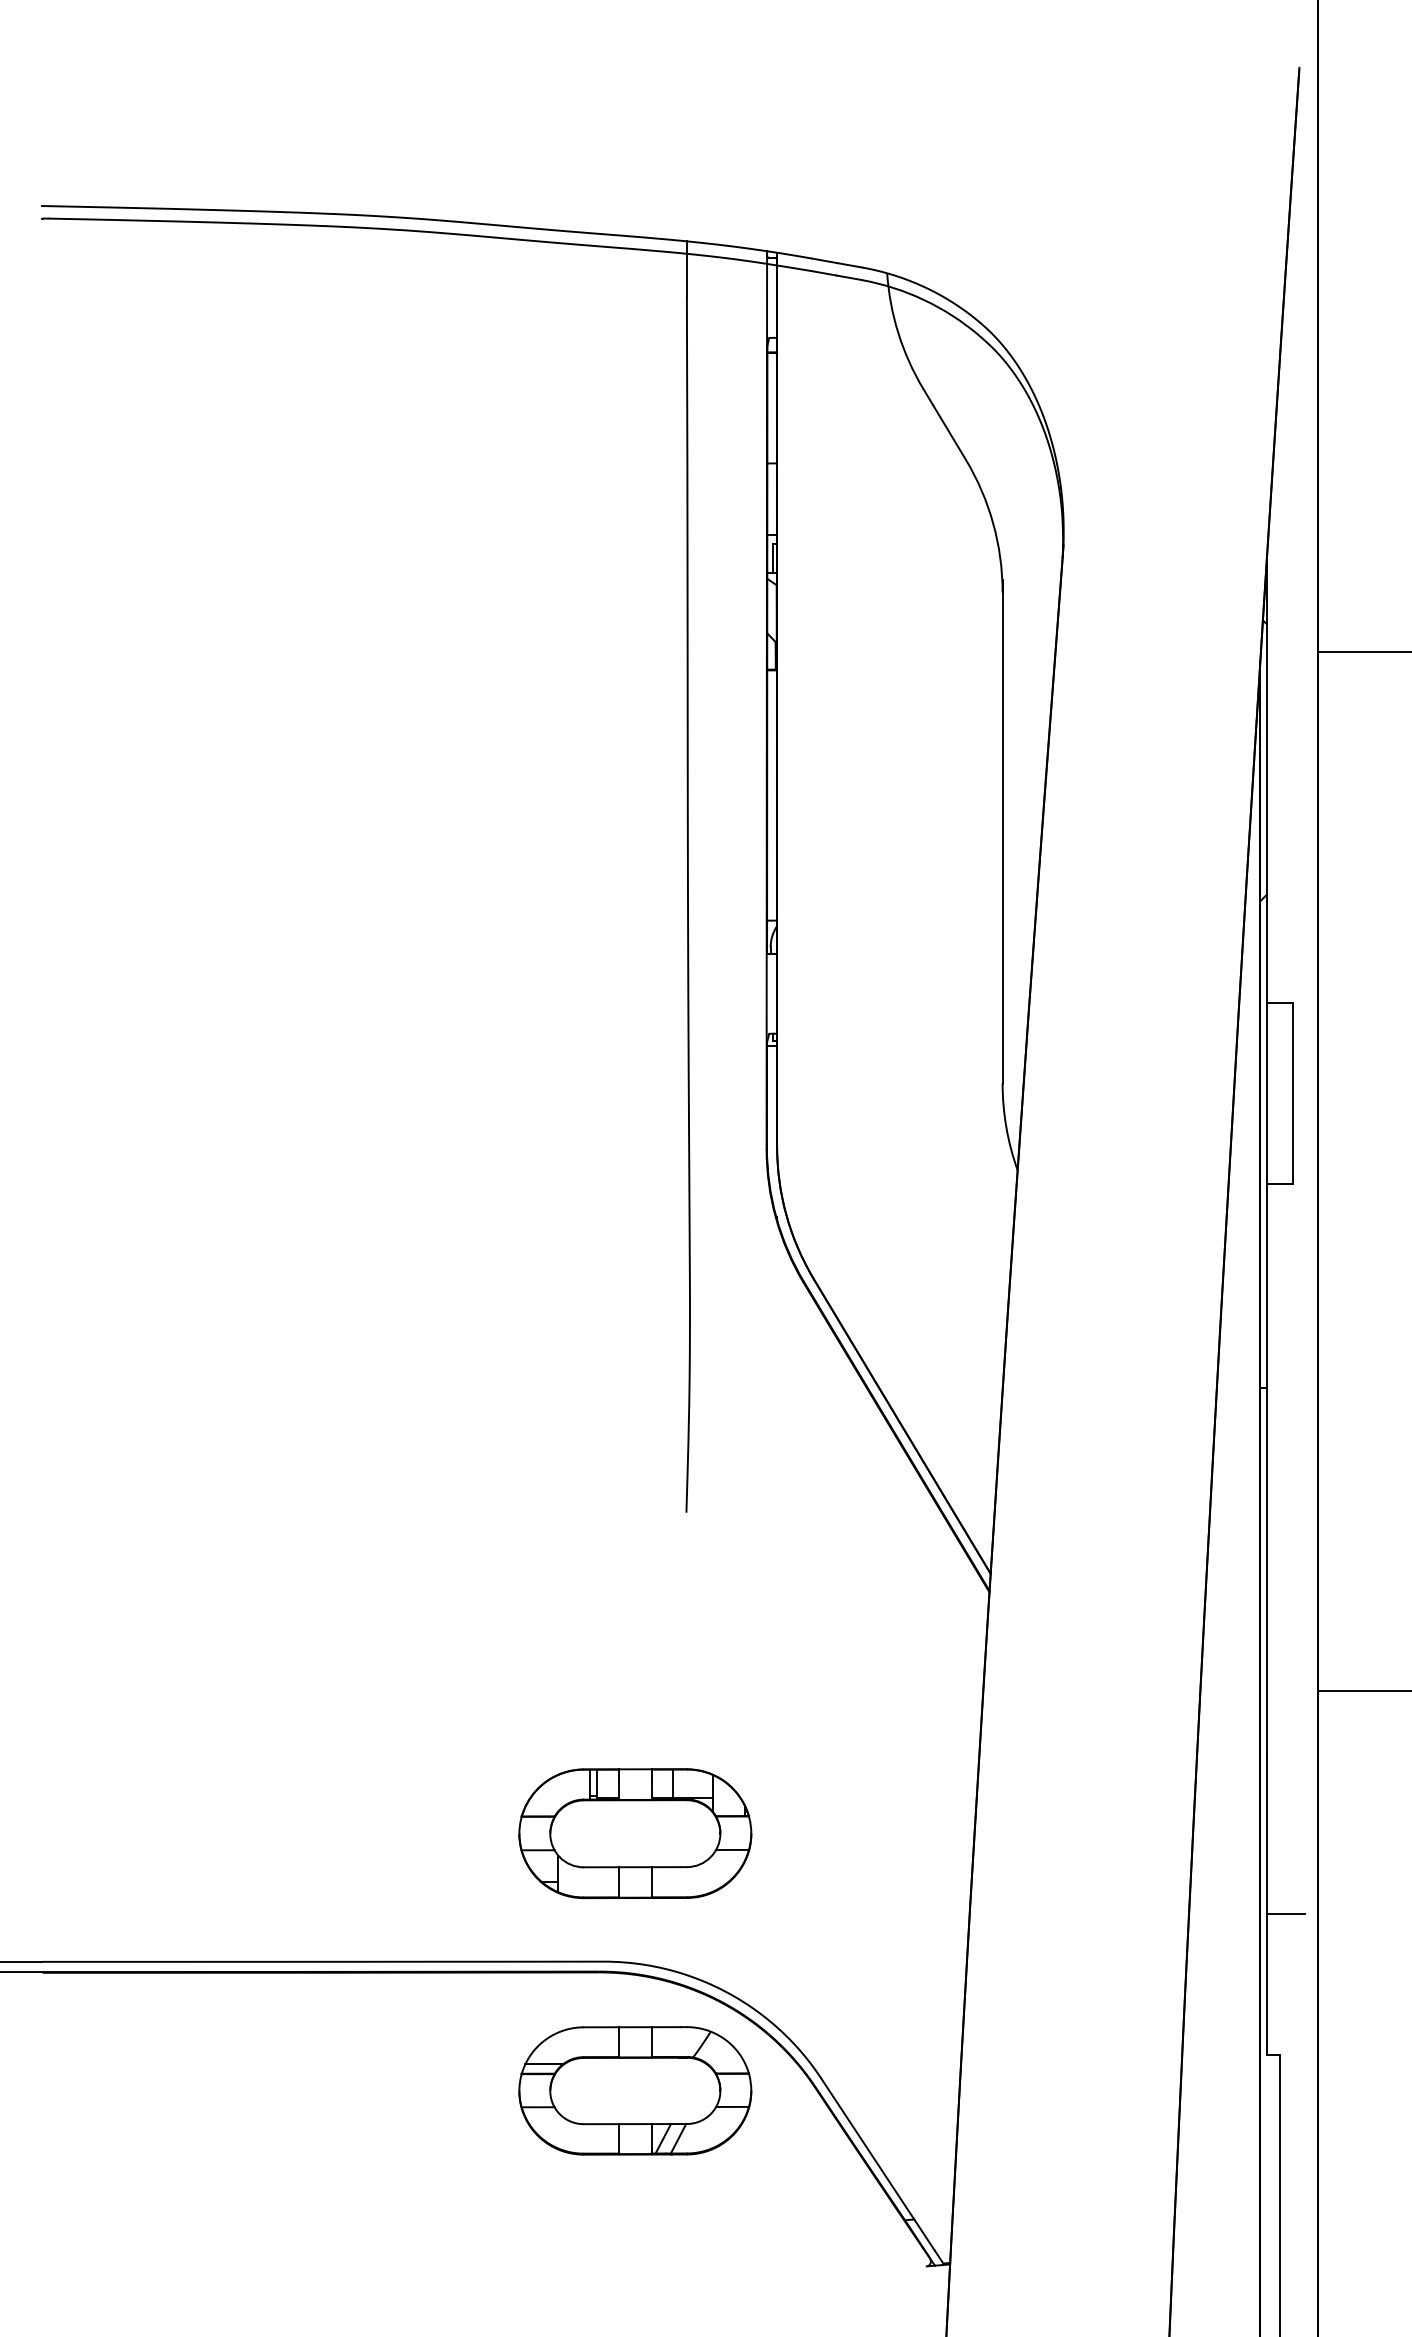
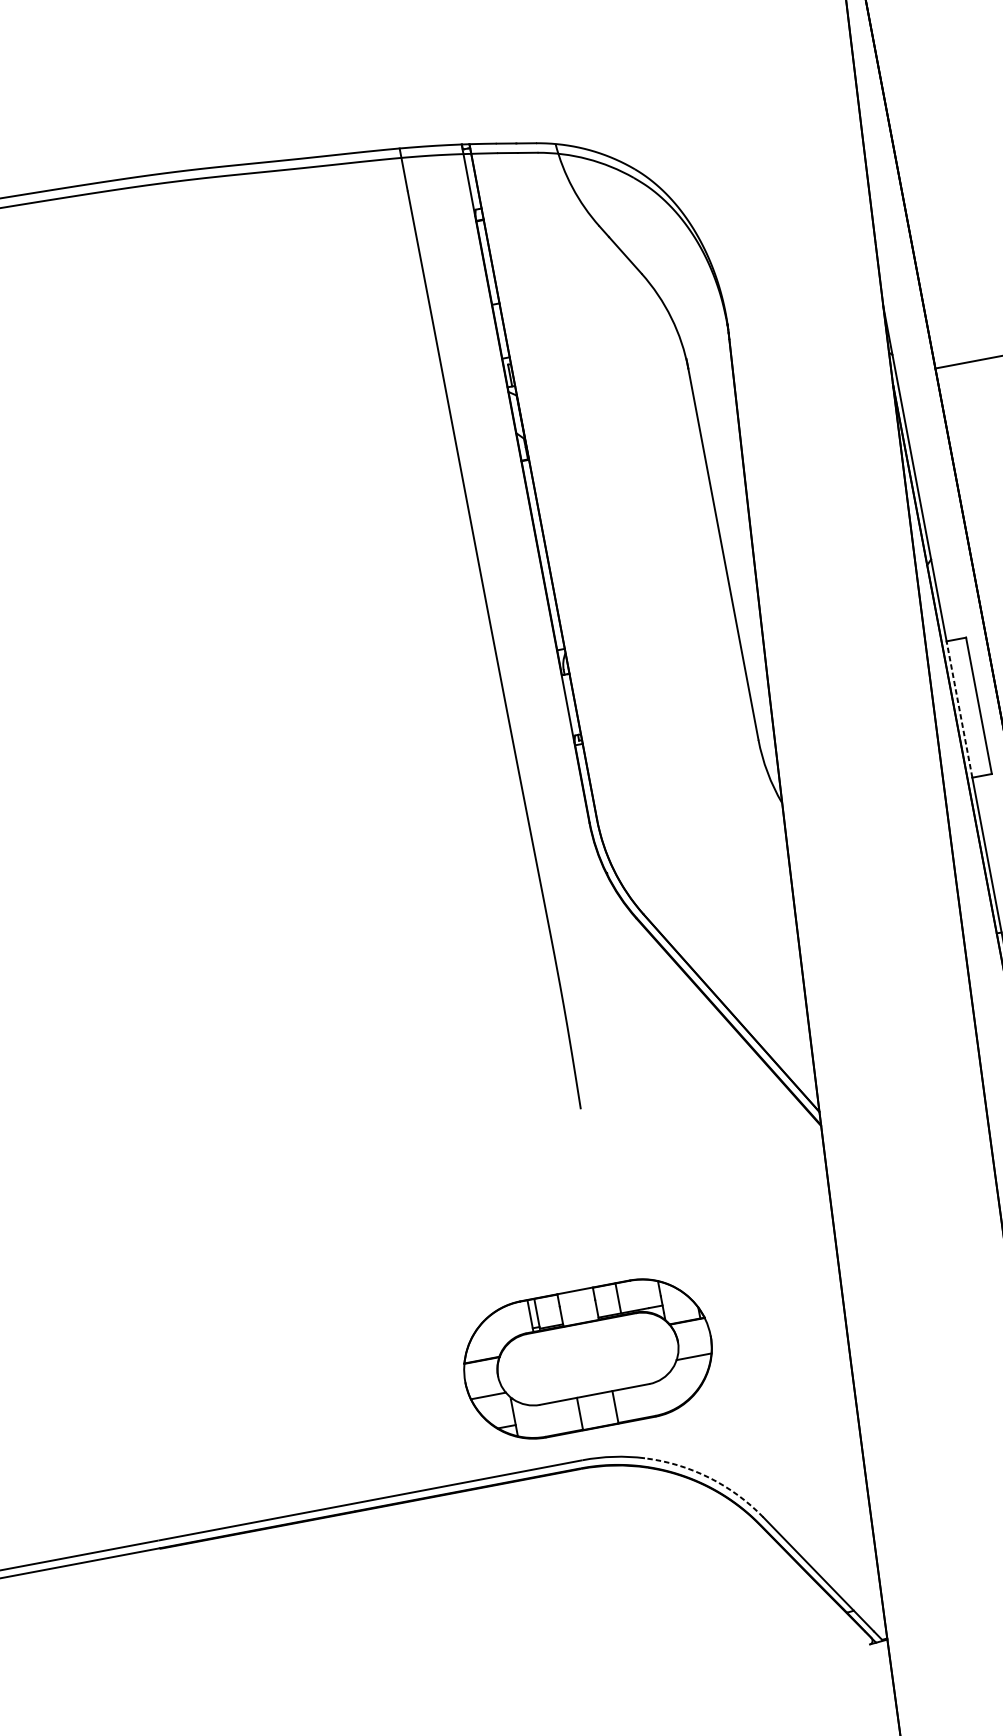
line: (1266, 1092) -> (959, 708), solid -> dashed
part: (635, 1833) -> (588, 1358), size x1.4
arc: (761, 2014) -> (709, 1477), solid -> dashed
part: (635, 2090) -> (624, 1553), removed

